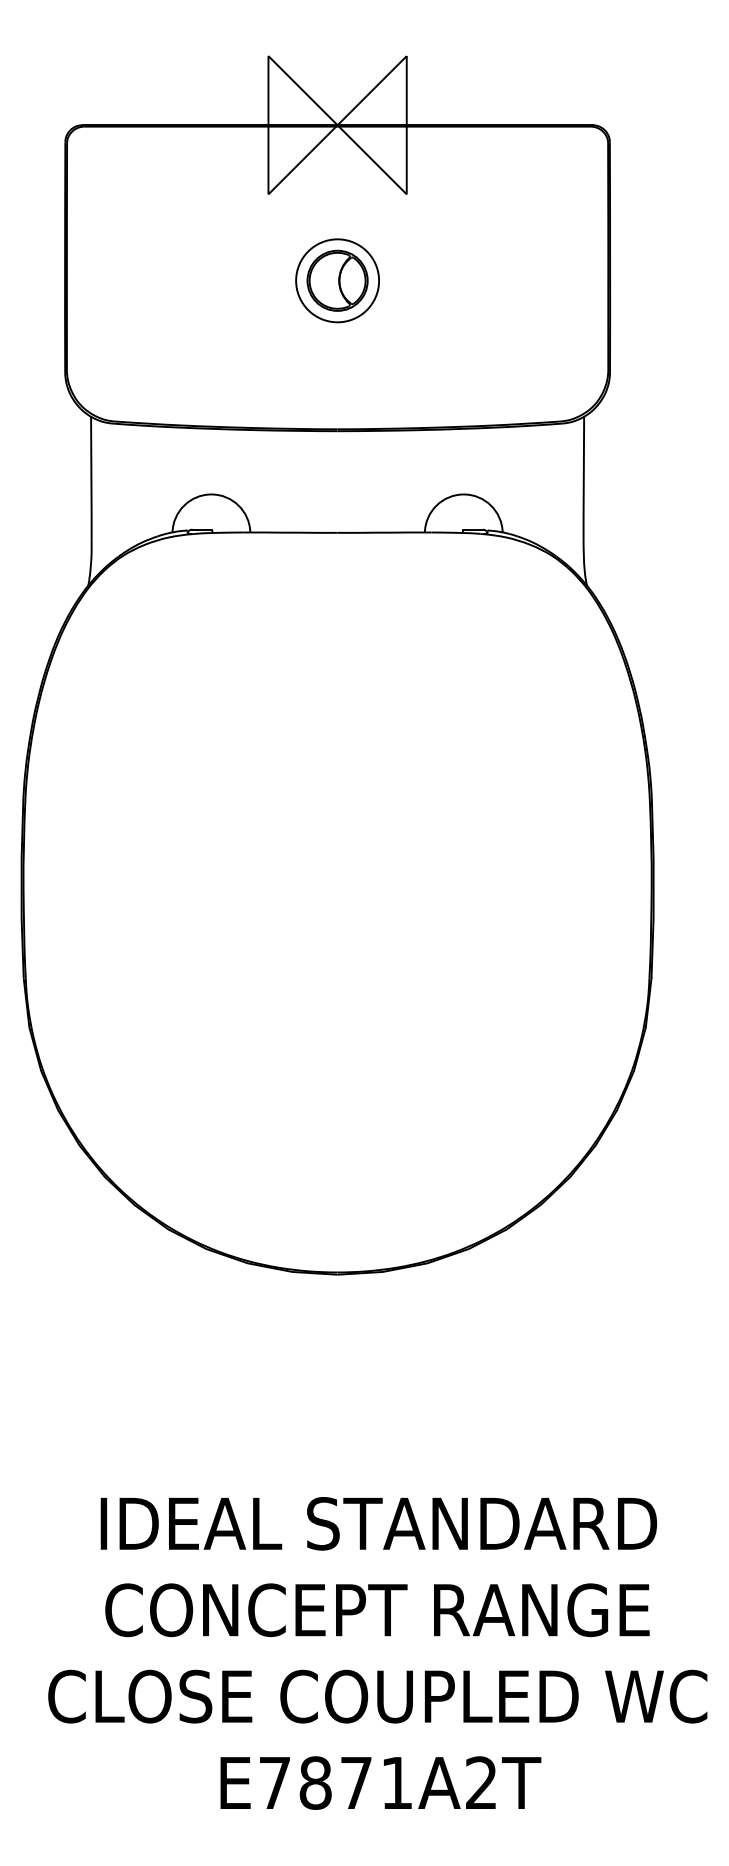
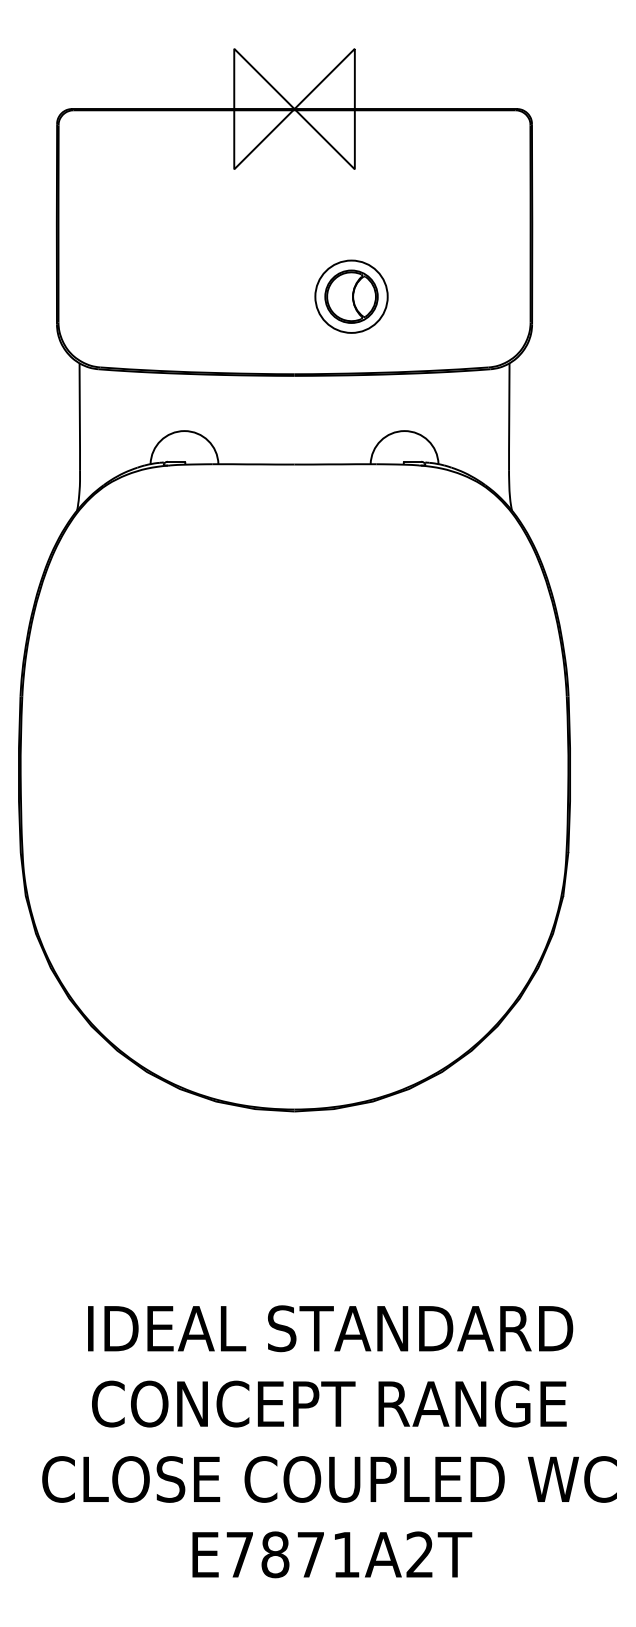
part: (337, 280) -> (351, 296), moved

